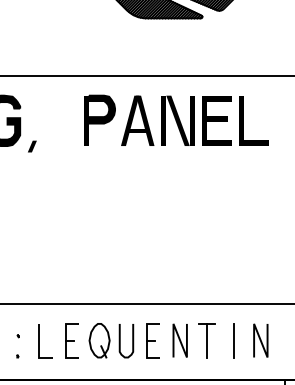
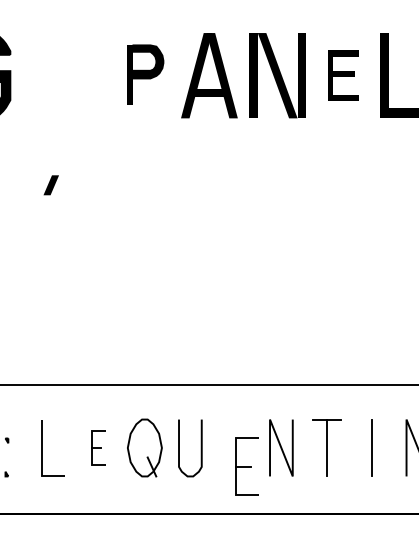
part: (99, 119) -> (144, 73), size x0.7
part: (216, 120) -> (342, 75), size x0.6
part: (32, 146) -> (51, 185), moved
part: (71, 340) -> (97, 447), size x0.6
part: (152, 340) -> (246, 466), moved

